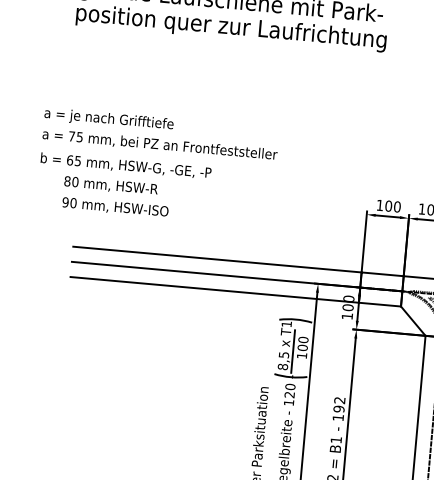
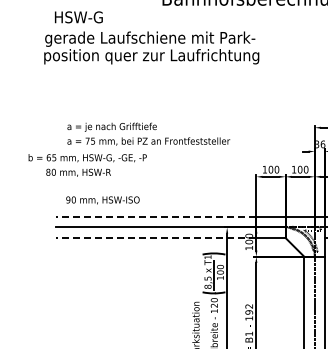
text: (160, 133) -> (148, 133), moved
text: (114, 207) -> (102, 200), moved
line: (216, 258) -> (155, 216), solid -> dashed
line: (213, 290) -> (155, 238), solid -> dashed

